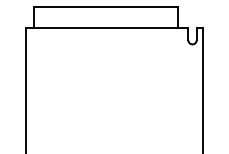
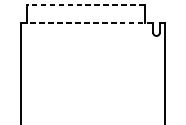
line: (105, 6) -> (85, 5), solid -> dashed
line: (107, 28) -> (87, 23), solid -> dashed

